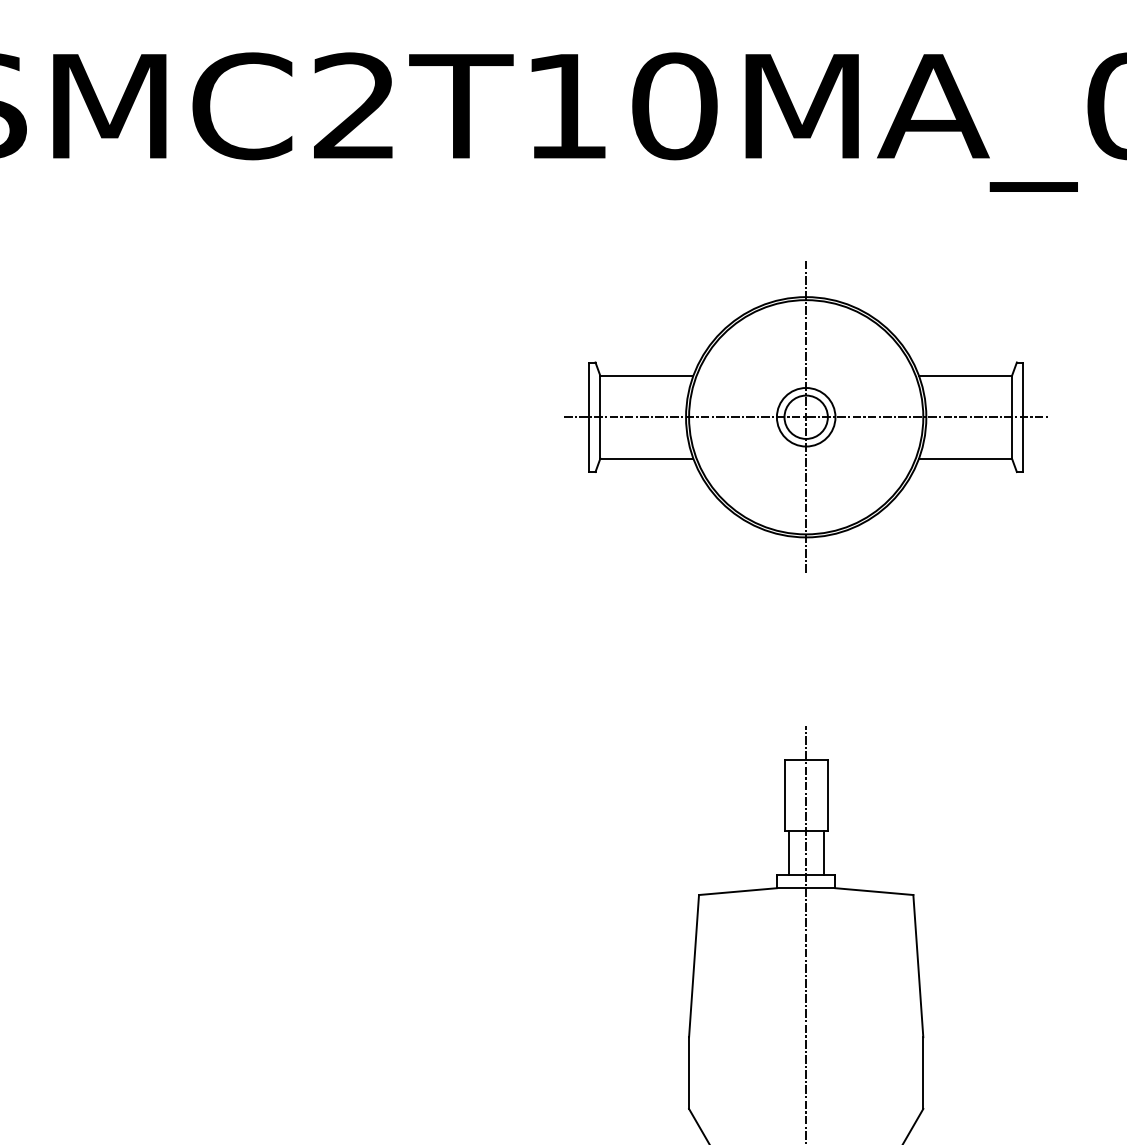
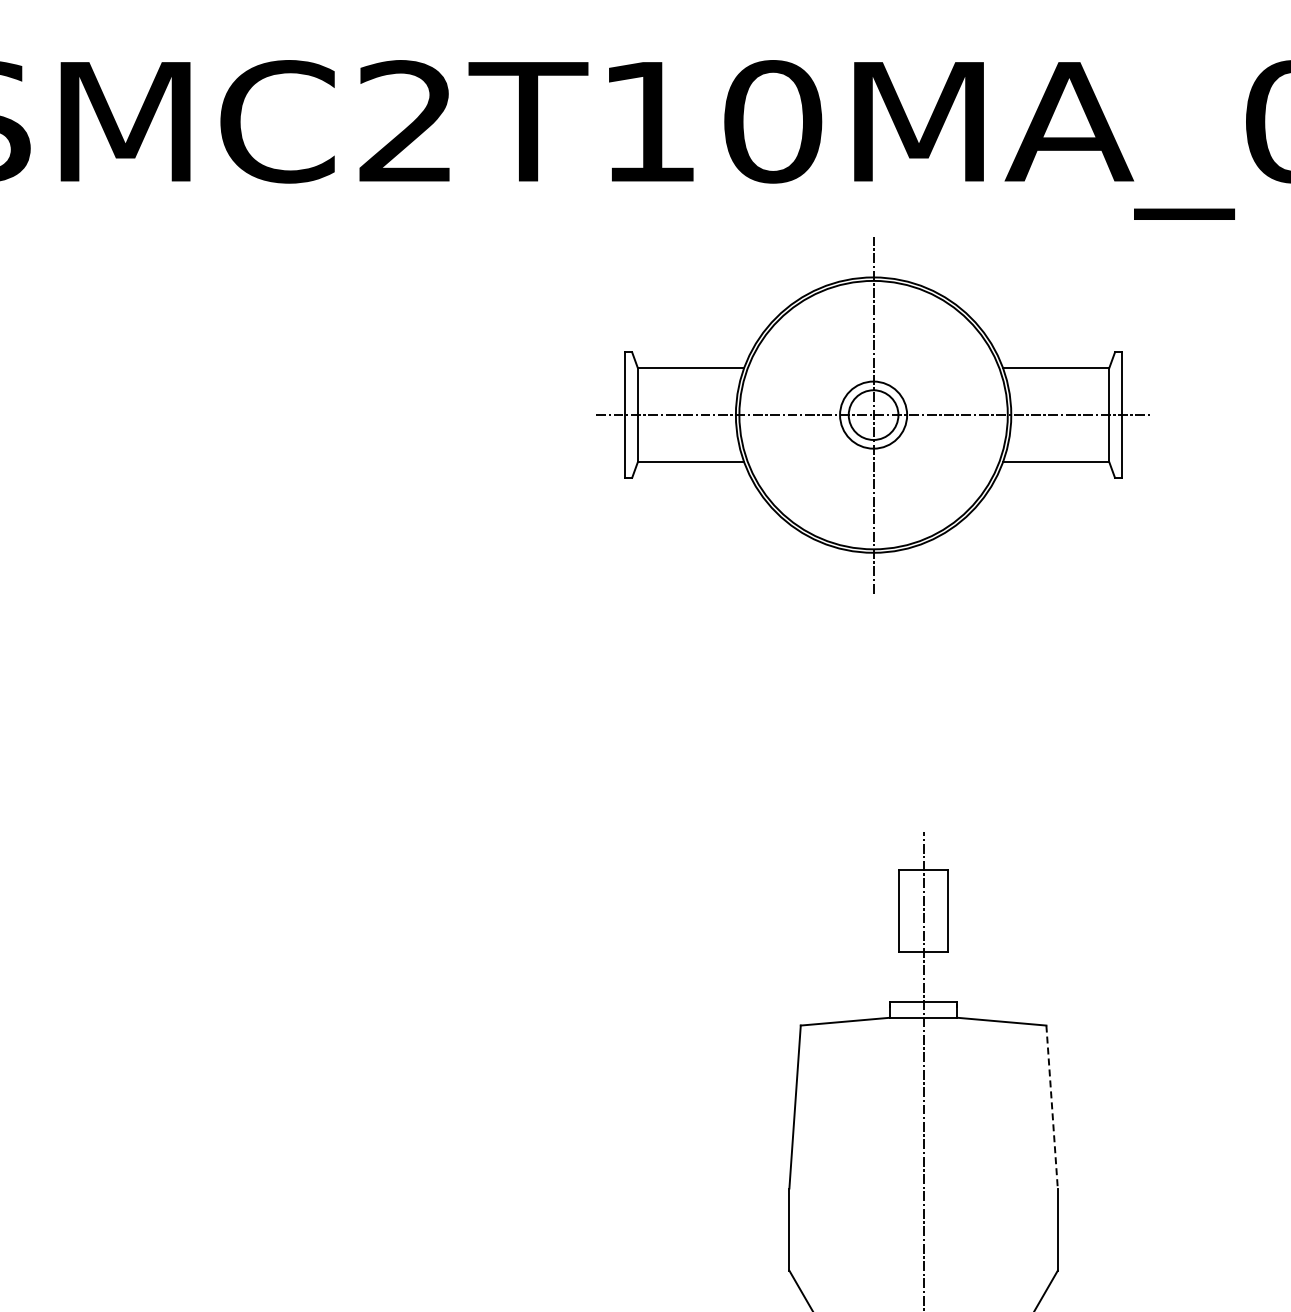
part: (805, 417) -> (872, 415), moved
line: (788, 853) -> (903, 977), removed
line: (823, 853) -> (943, 977), removed
line: (918, 966) -> (1052, 1107), solid -> dashed

